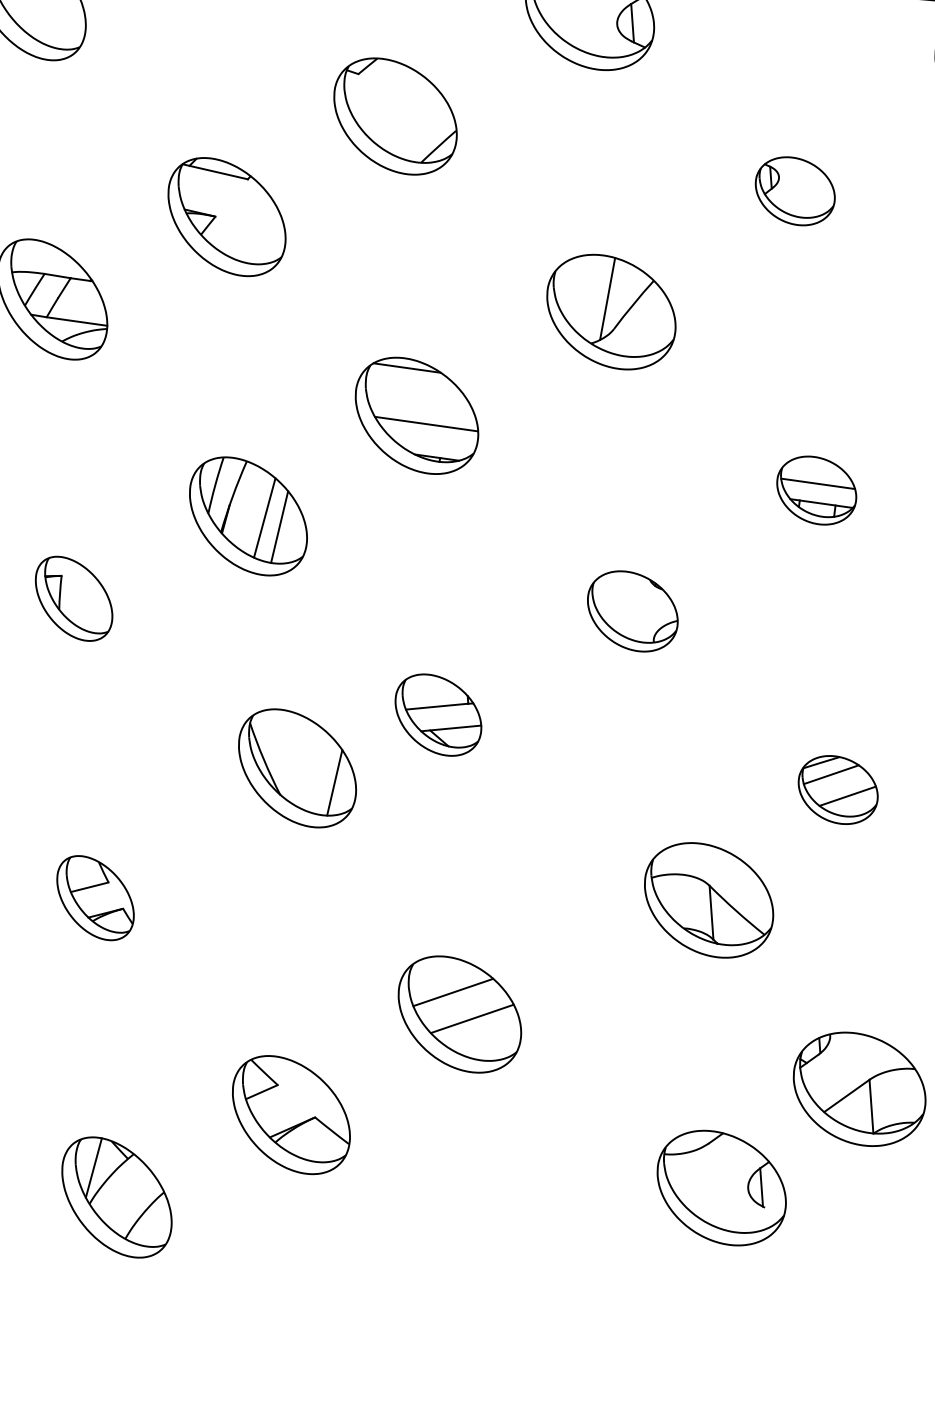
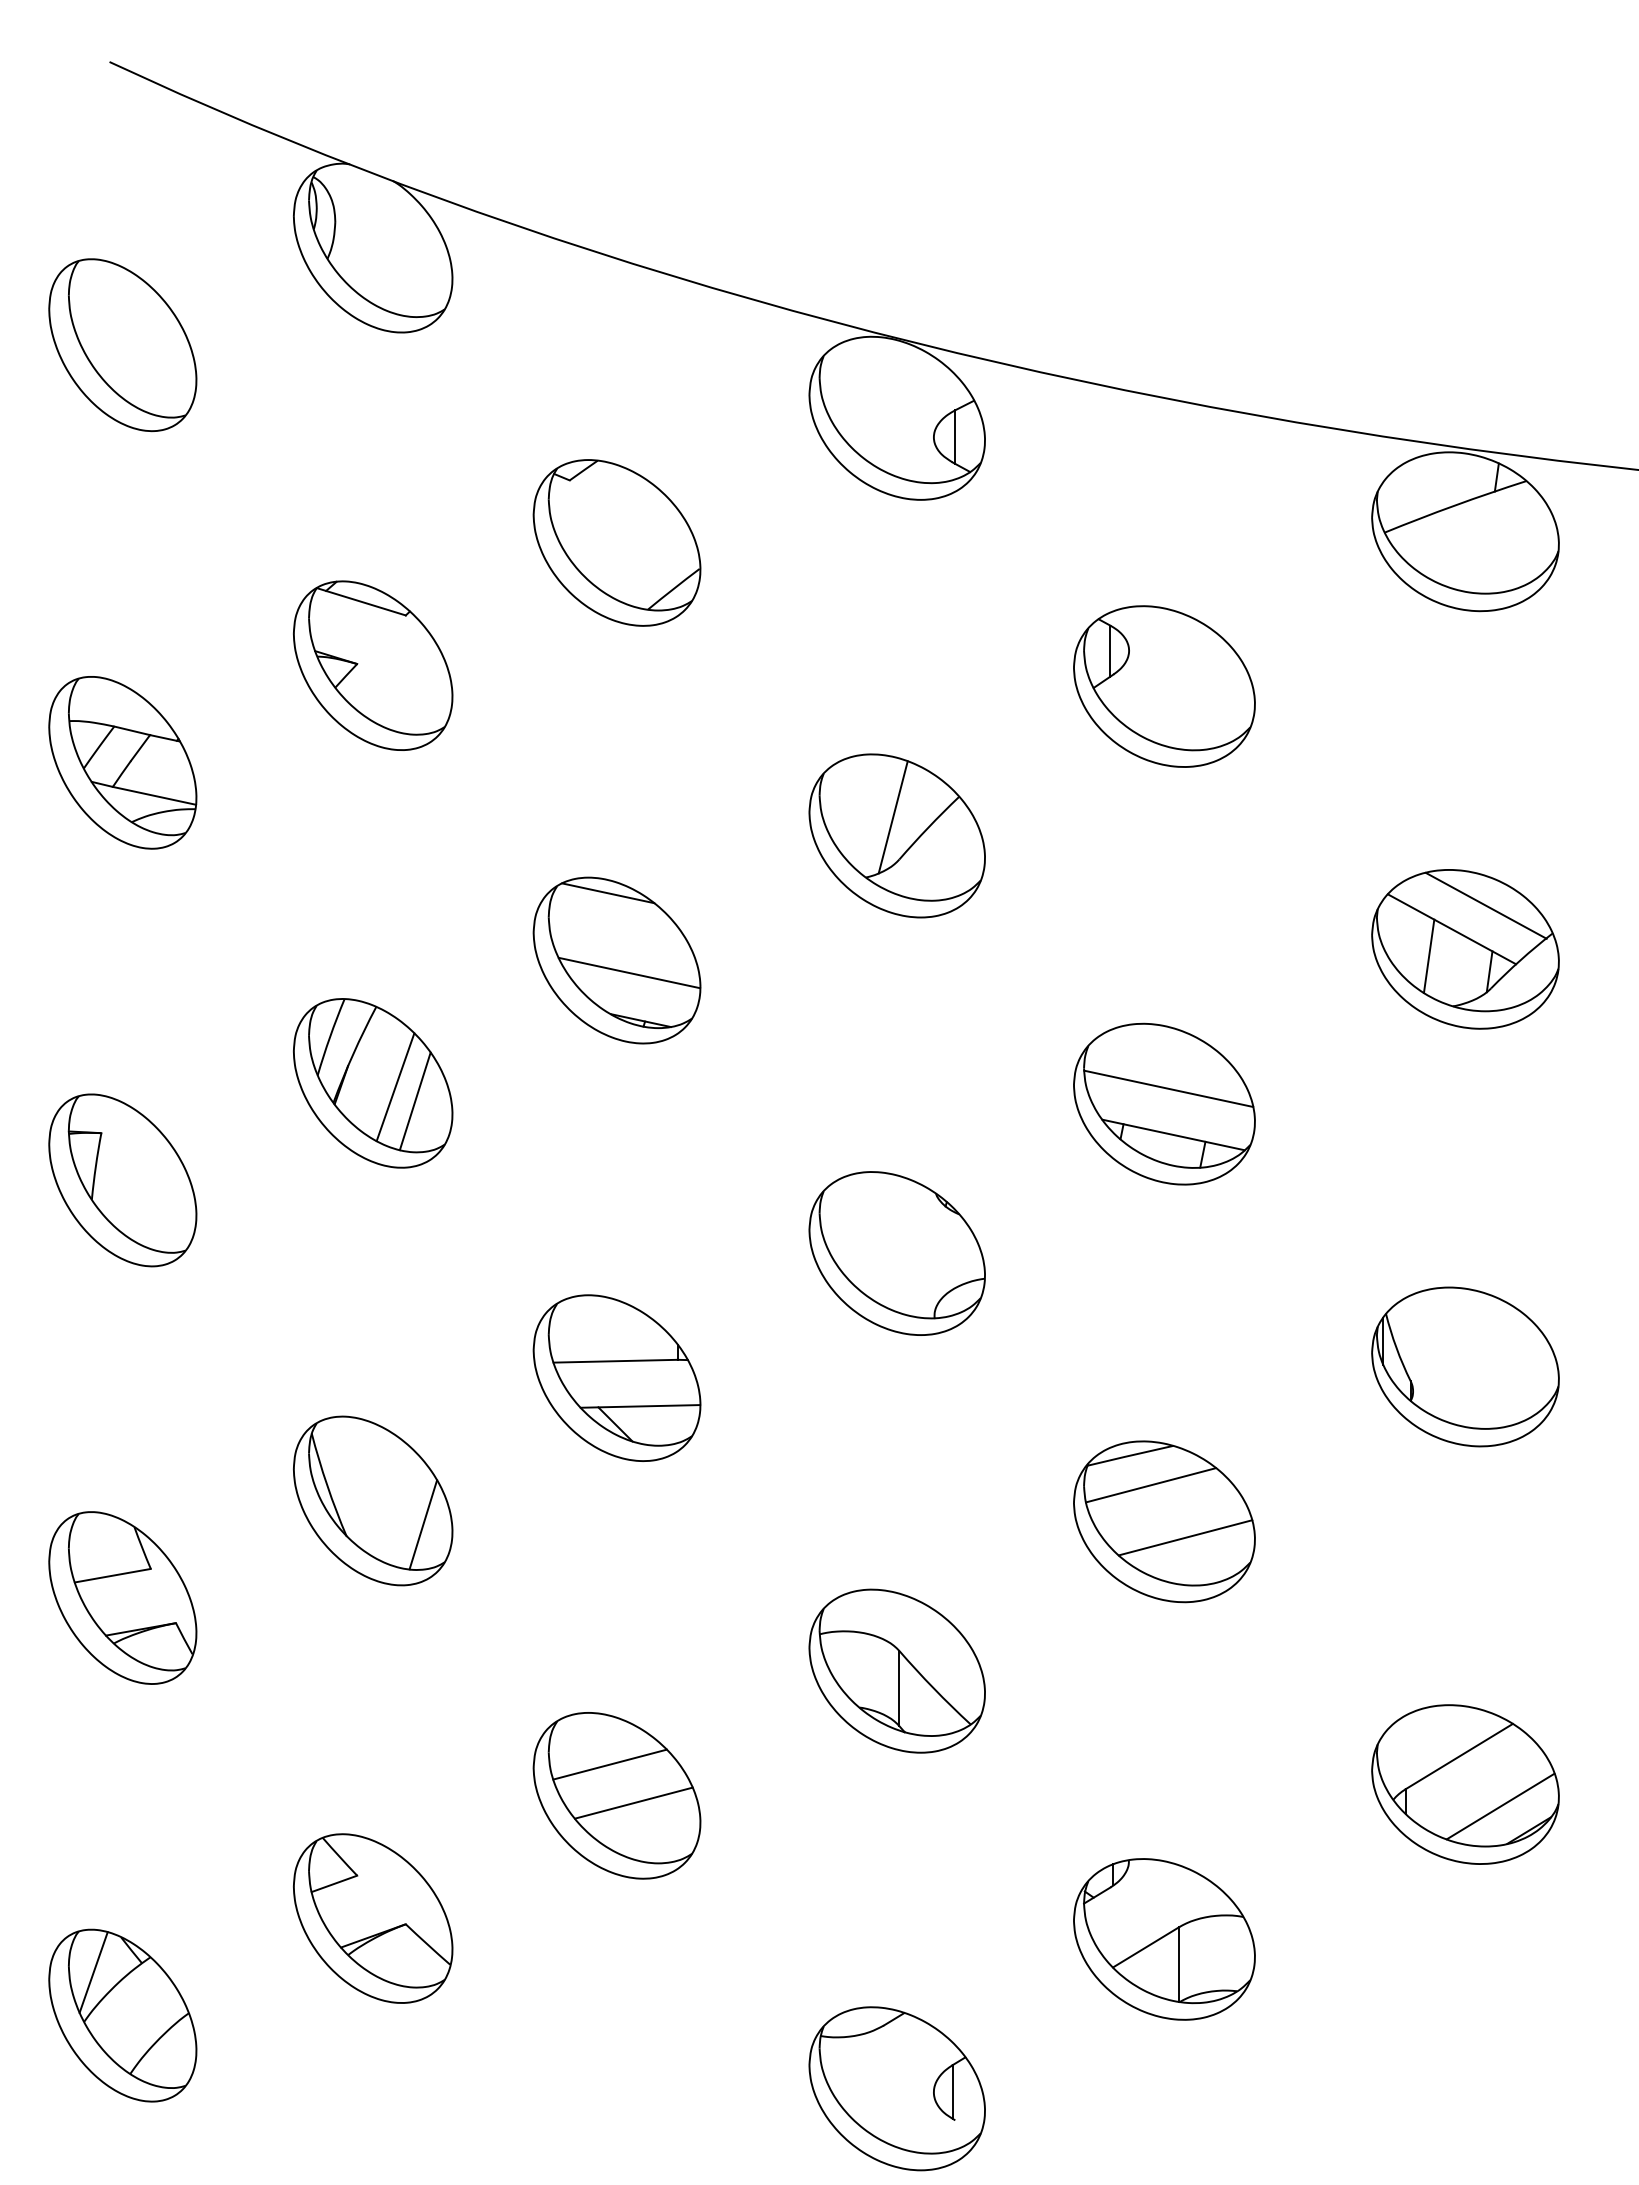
part: (795, 191) -> (1164, 686), size x1.67
part: (816, 490) -> (1164, 1103), size x1.67
part: (73, 598) -> (122, 1180), size x1.43
part: (632, 611) -> (896, 1253), size x1.43
part: (438, 714) -> (616, 1377), size x1.43
part: (297, 767) -> (373, 1500), moved
part: (838, 789) -> (1164, 1521), size x1.67
part: (95, 897) -> (122, 1597), size x1.43
part: (708, 899) -> (896, 1670), moved
part: (721, 1187) -> (896, 2088), moved

